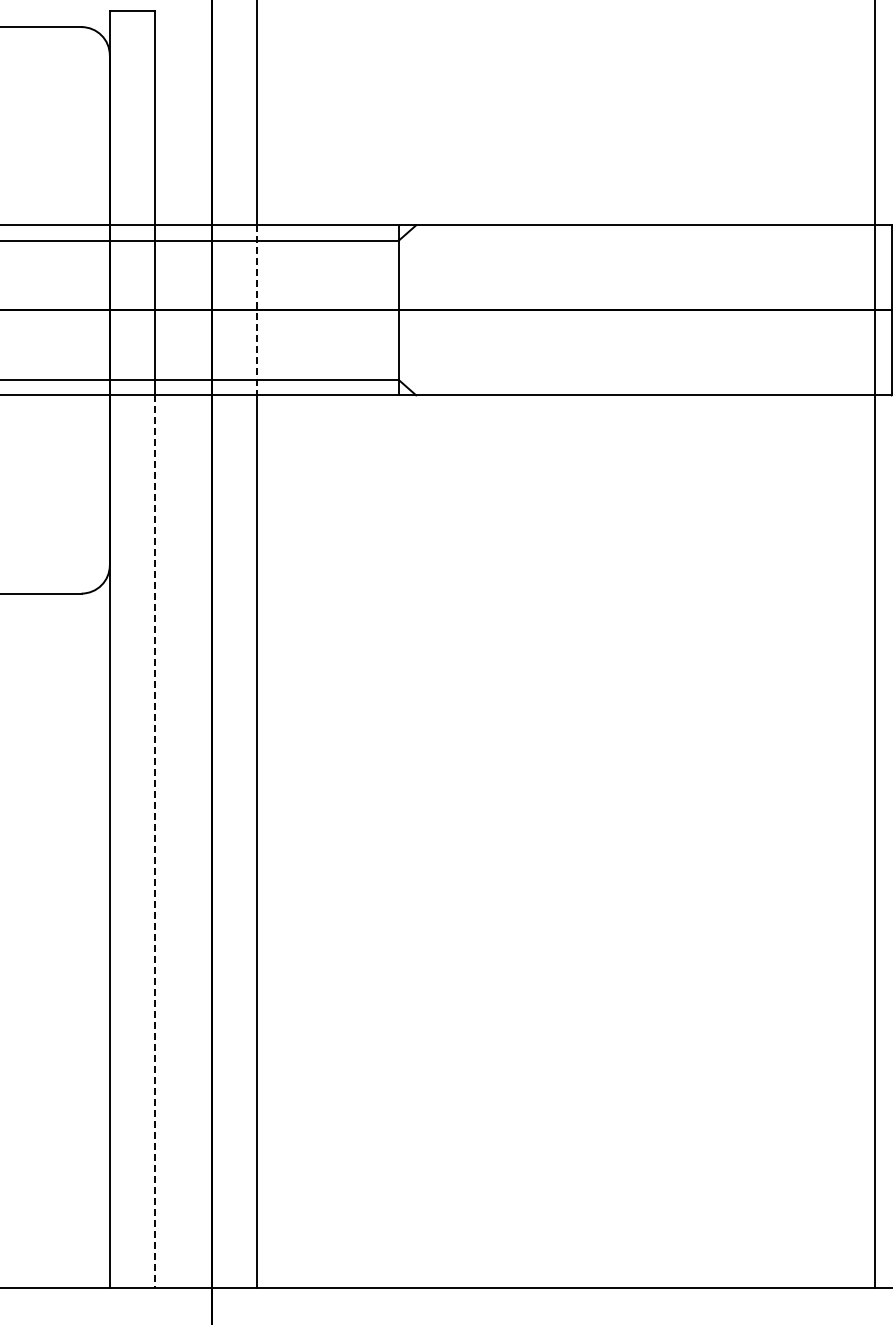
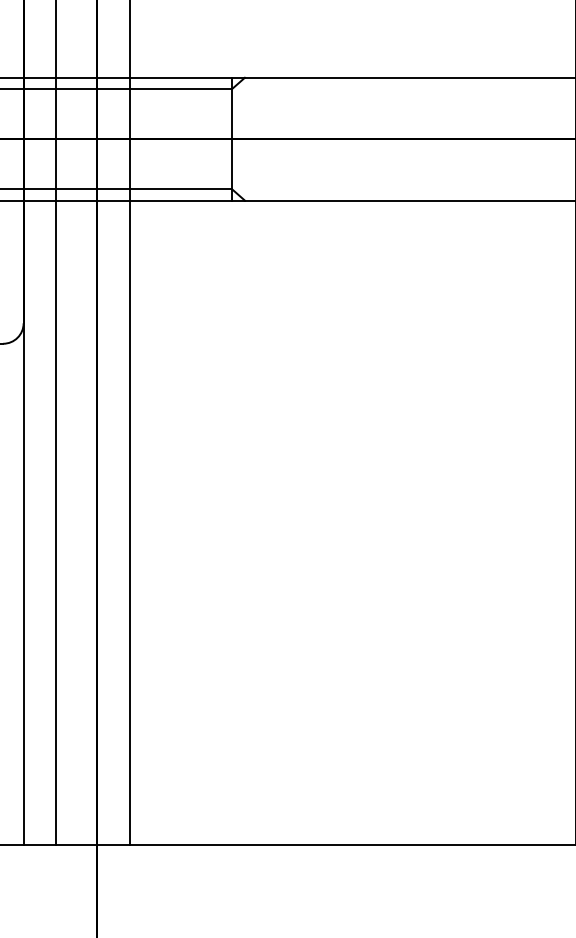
line: (257, 310) -> (130, 139), dashed -> solid
line: (155, 841) -> (56, 522), dashed -> solid

